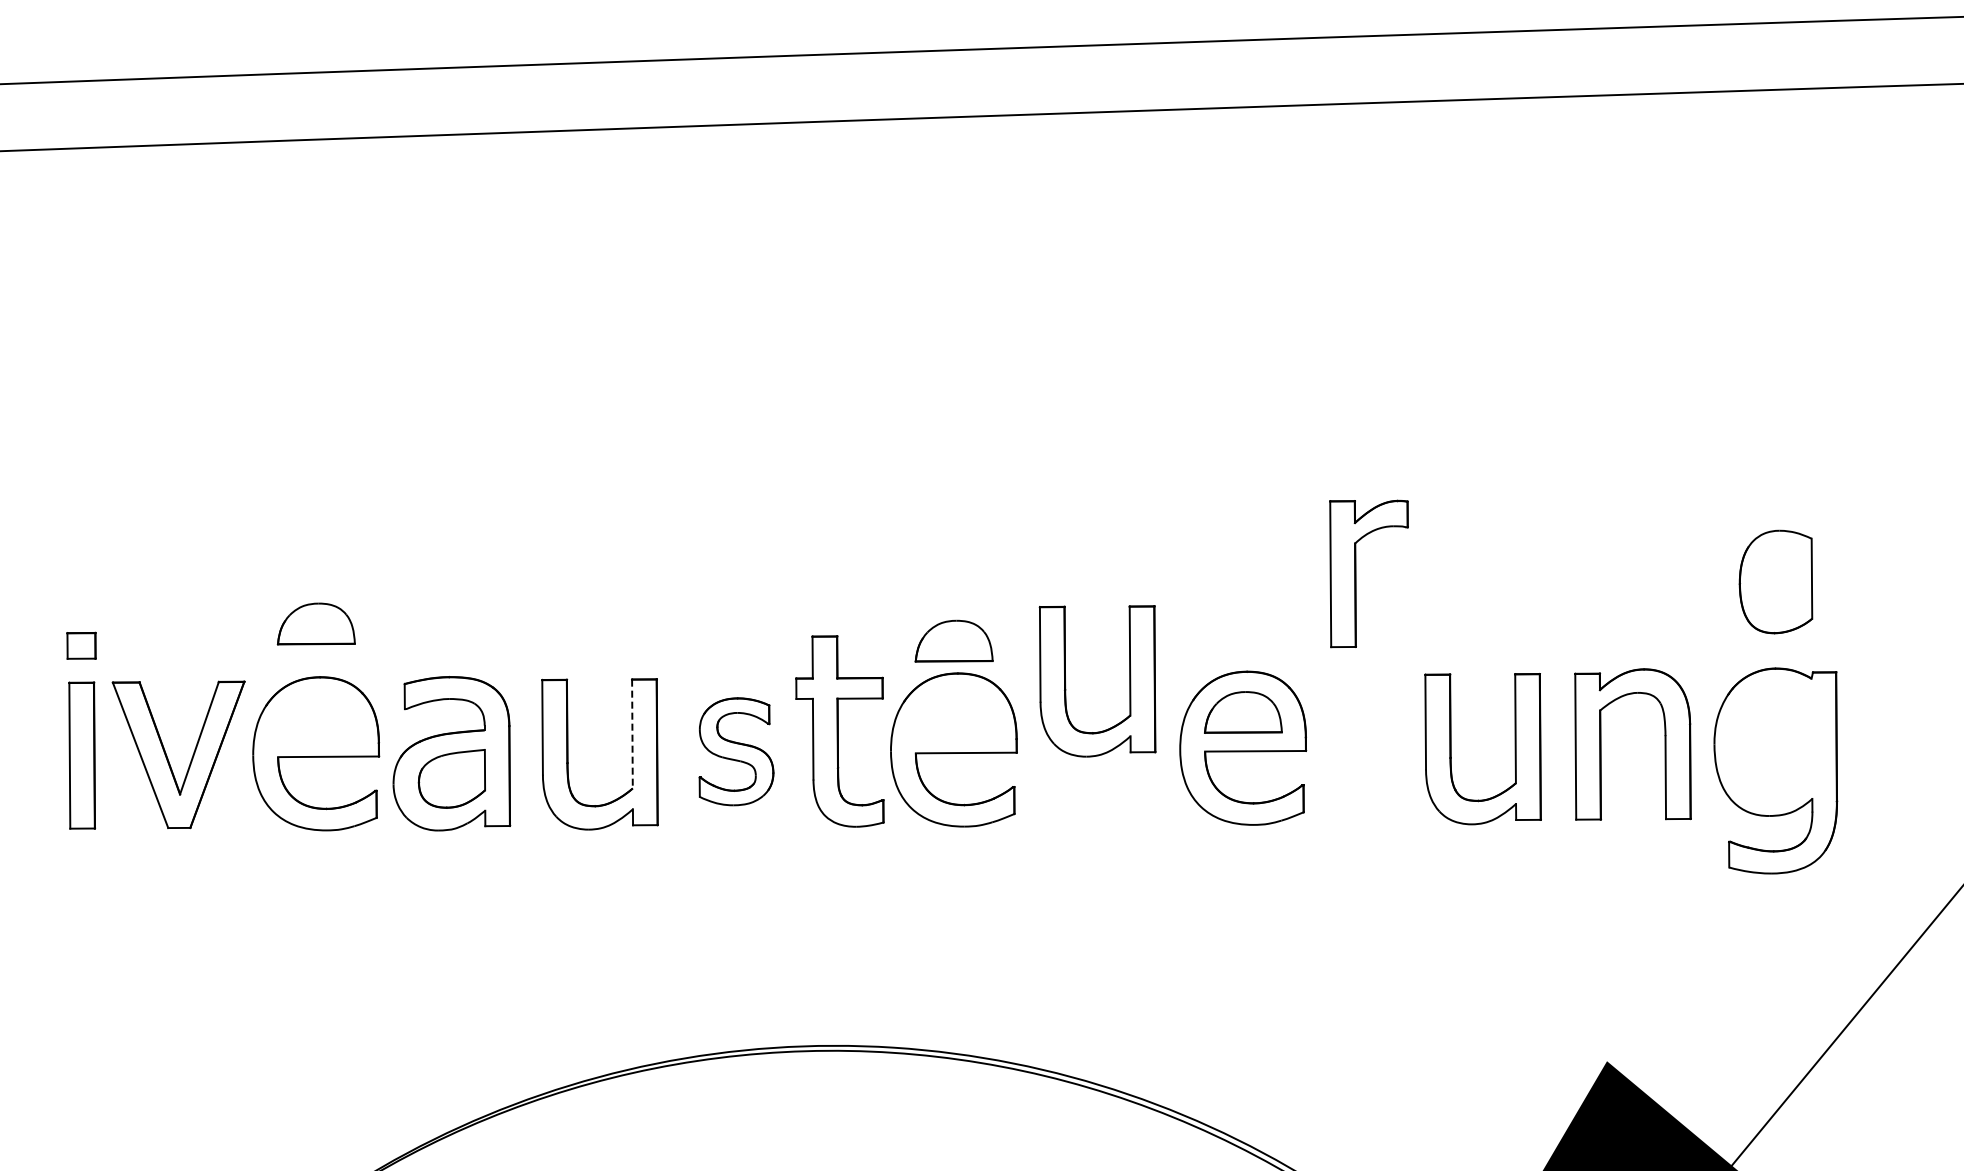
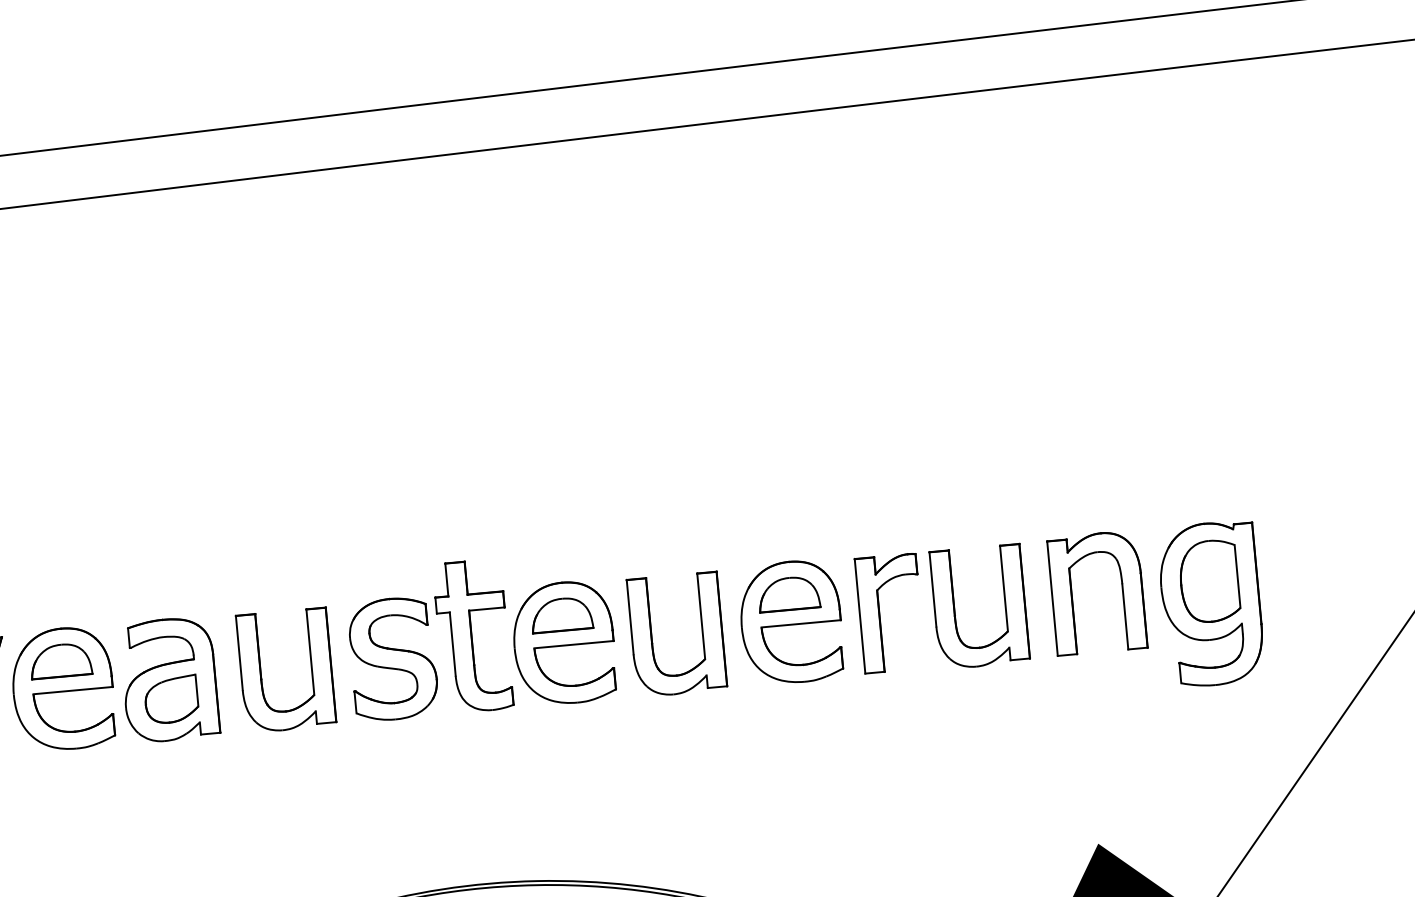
part: (1356, 573) -> (880, 614), moved
part: (1775, 581) -> (1209, 581), moved
part: (315, 623) -> (60, 660), moved
part: (953, 640) -> (561, 614), moved
part: (1066, 688) -> (653, 642), moved
line: (632, 734) -> (310, 652), dashed -> solid
part: (736, 751) -> (393, 658), size x1.43

